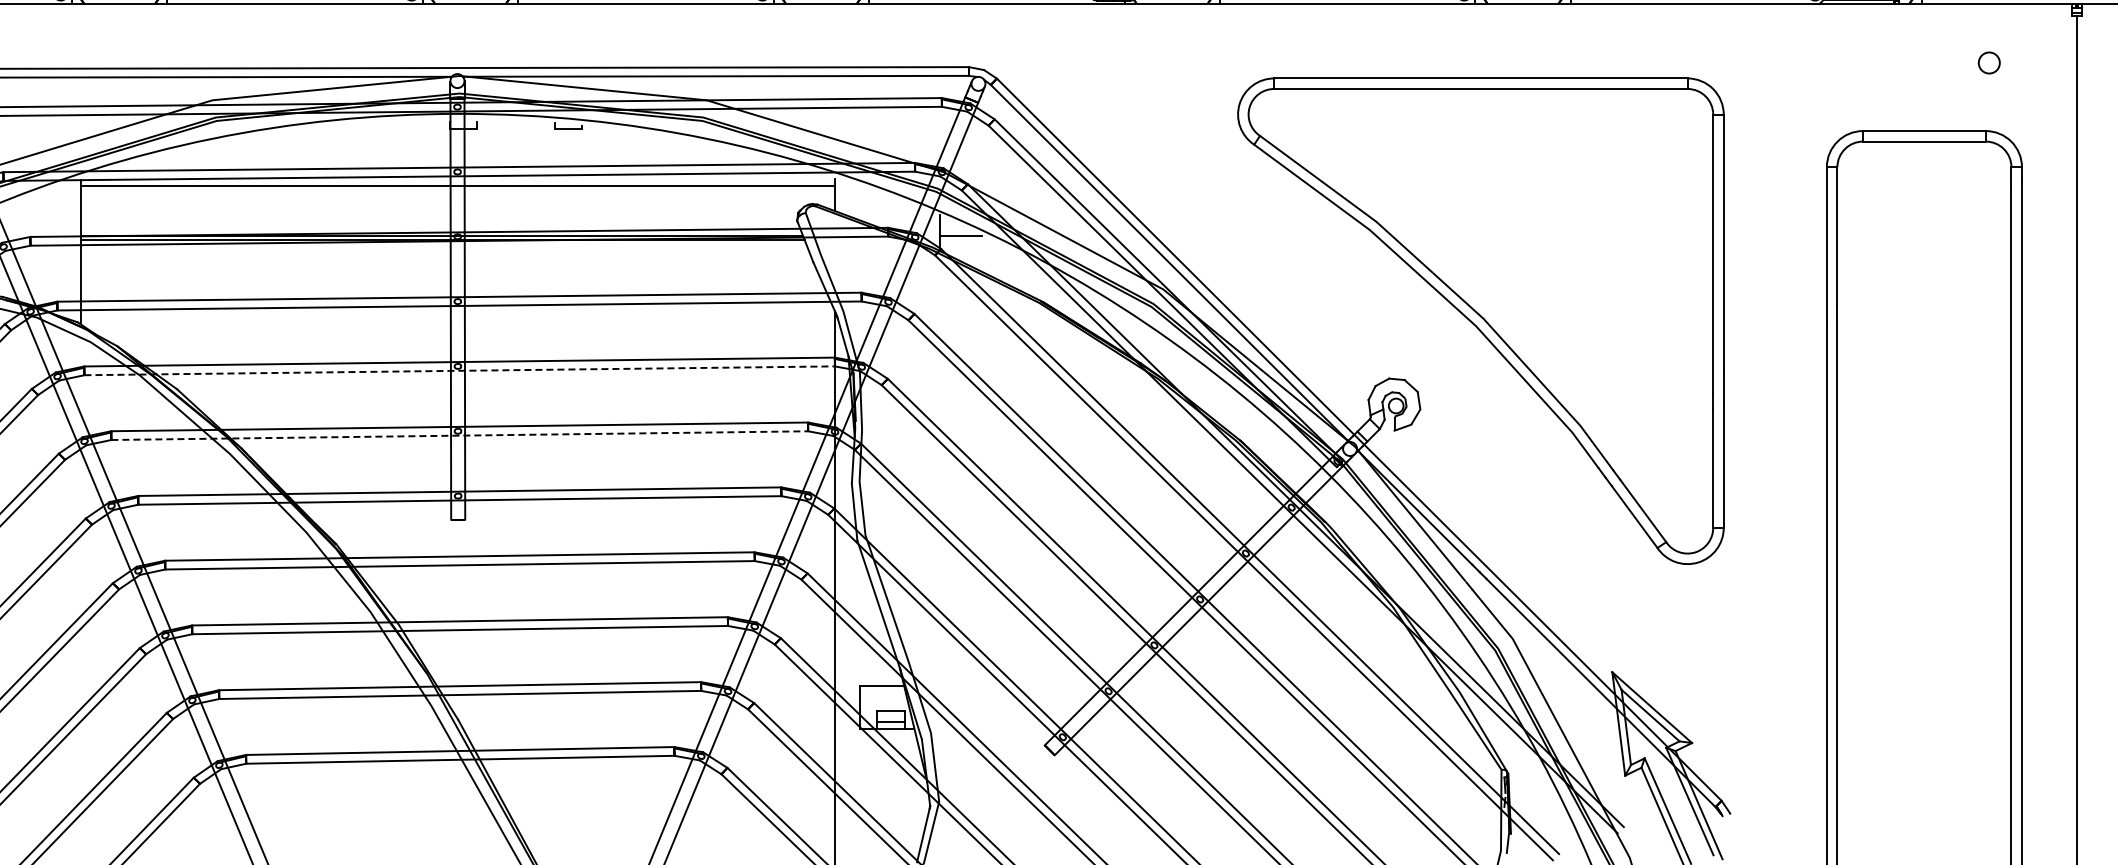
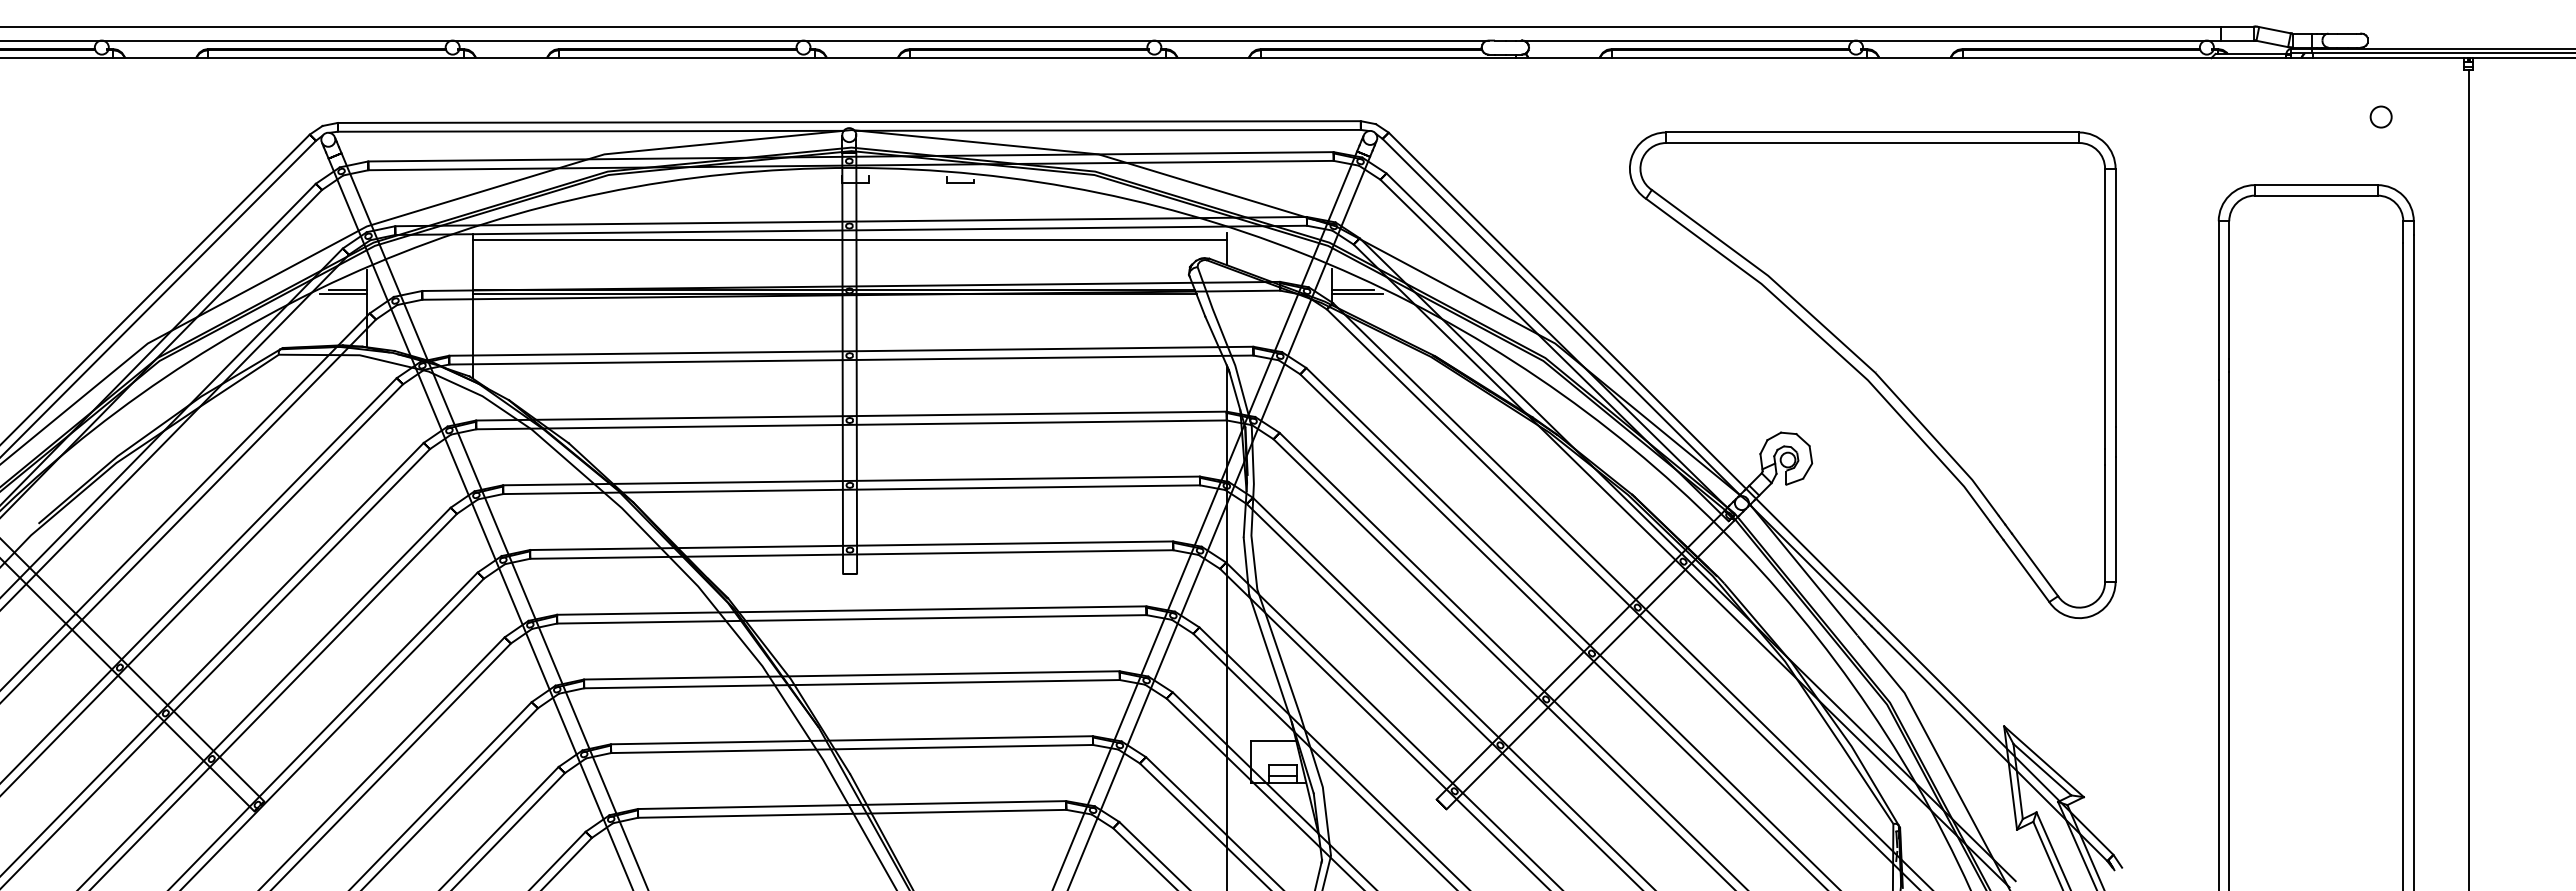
line: (965, 240) -> (1357, 294), added
line: (460, 370) -> (852, 424), dashed -> solid
line: (460, 435) -> (852, 489), dashed -> solid

